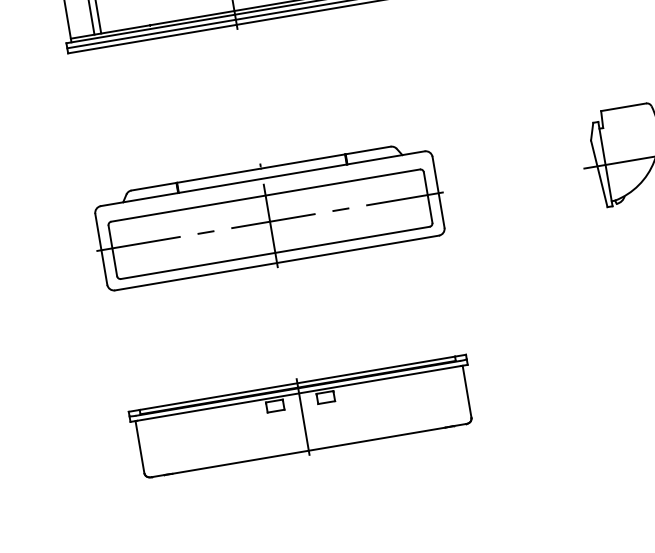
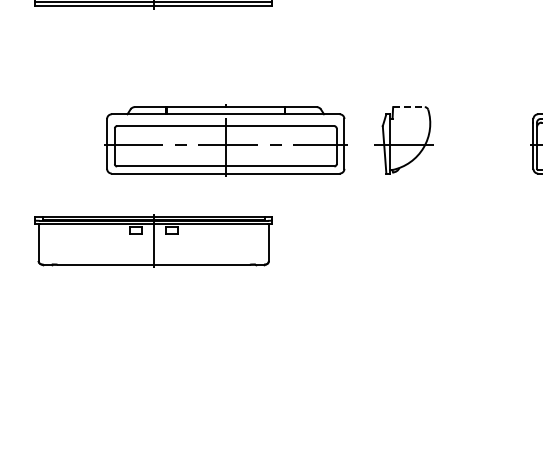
line: (623, 107) -> (408, 107), solid -> dashed
part: (268, 216) -> (225, 140), moved
part: (302, 416) -> (153, 240), moved

